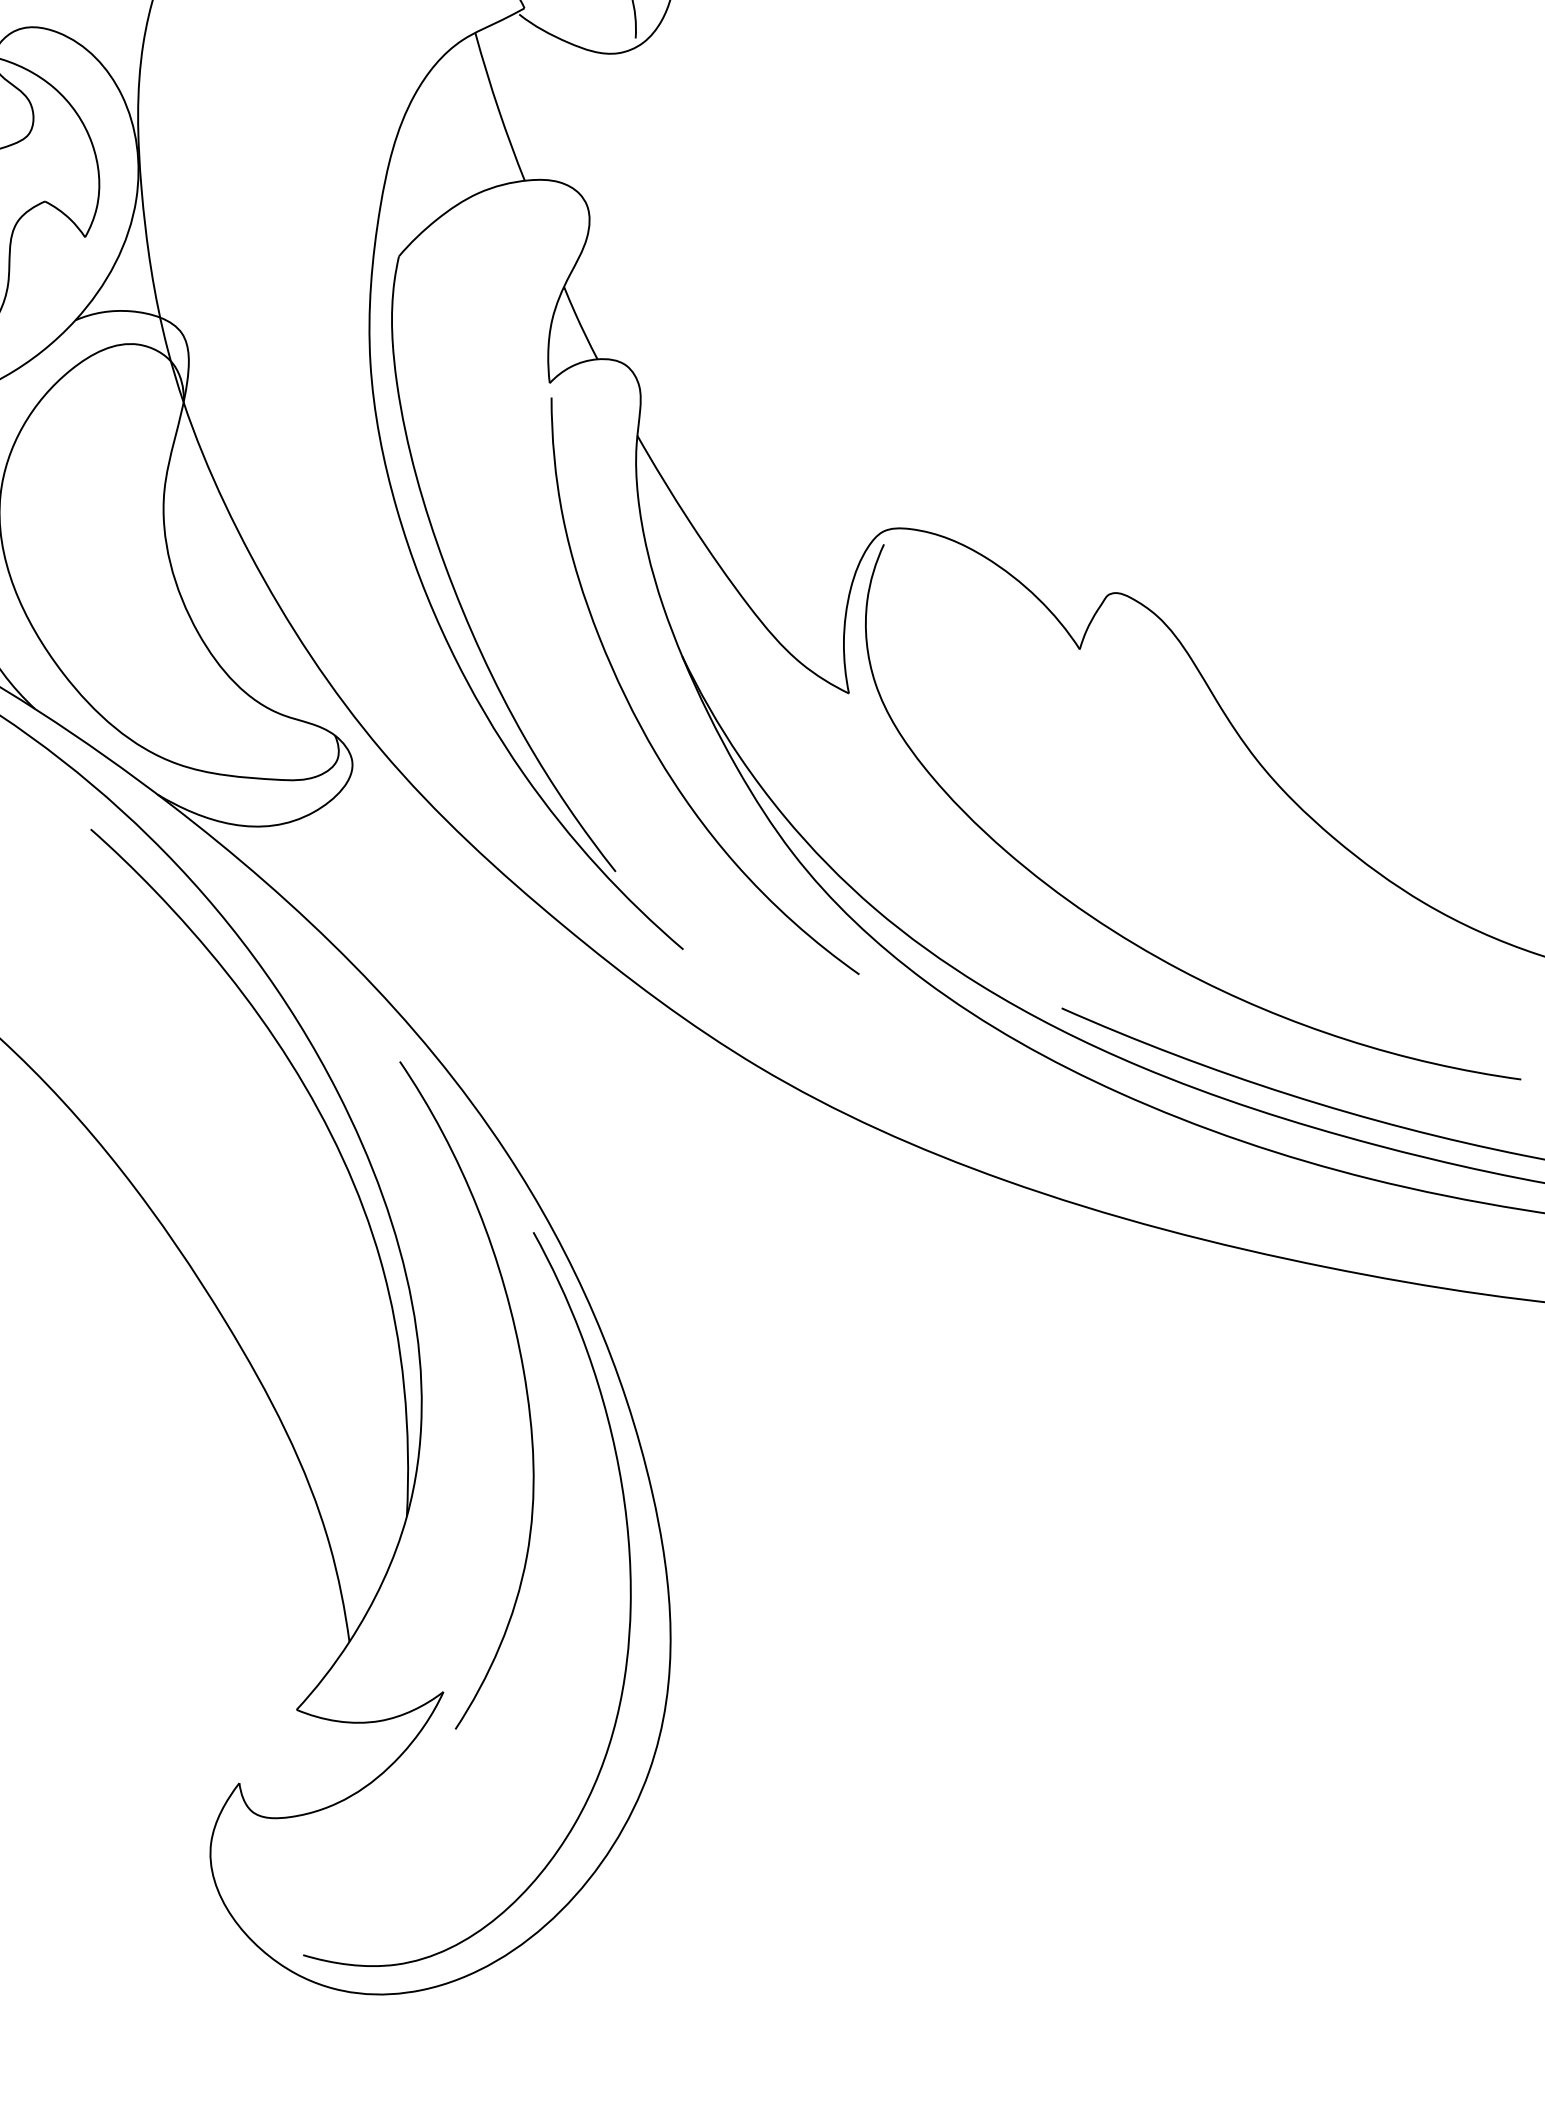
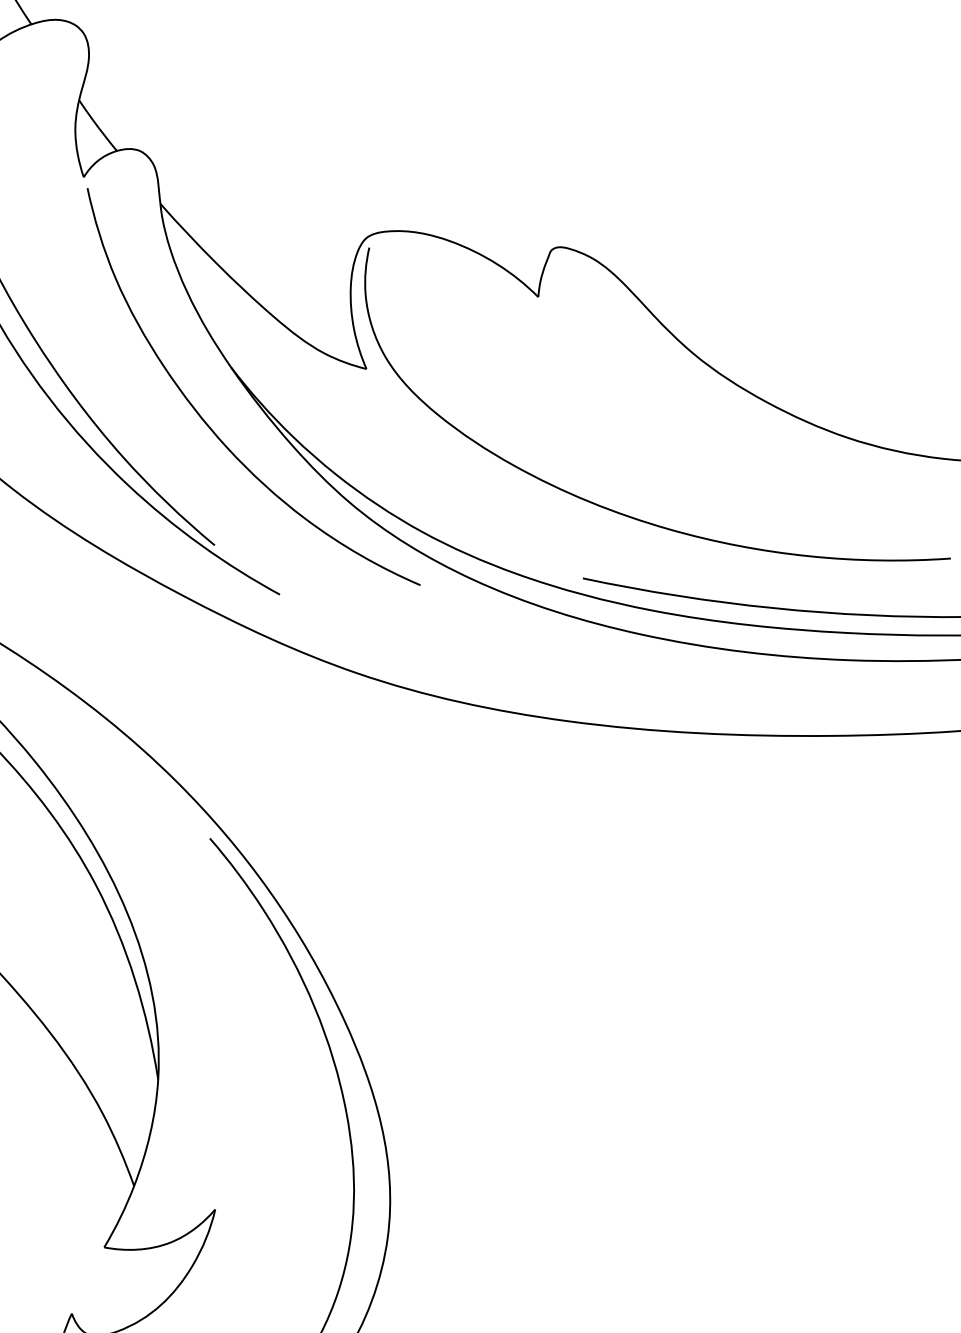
curve: (525, 1390) -> (229, 962), removed

